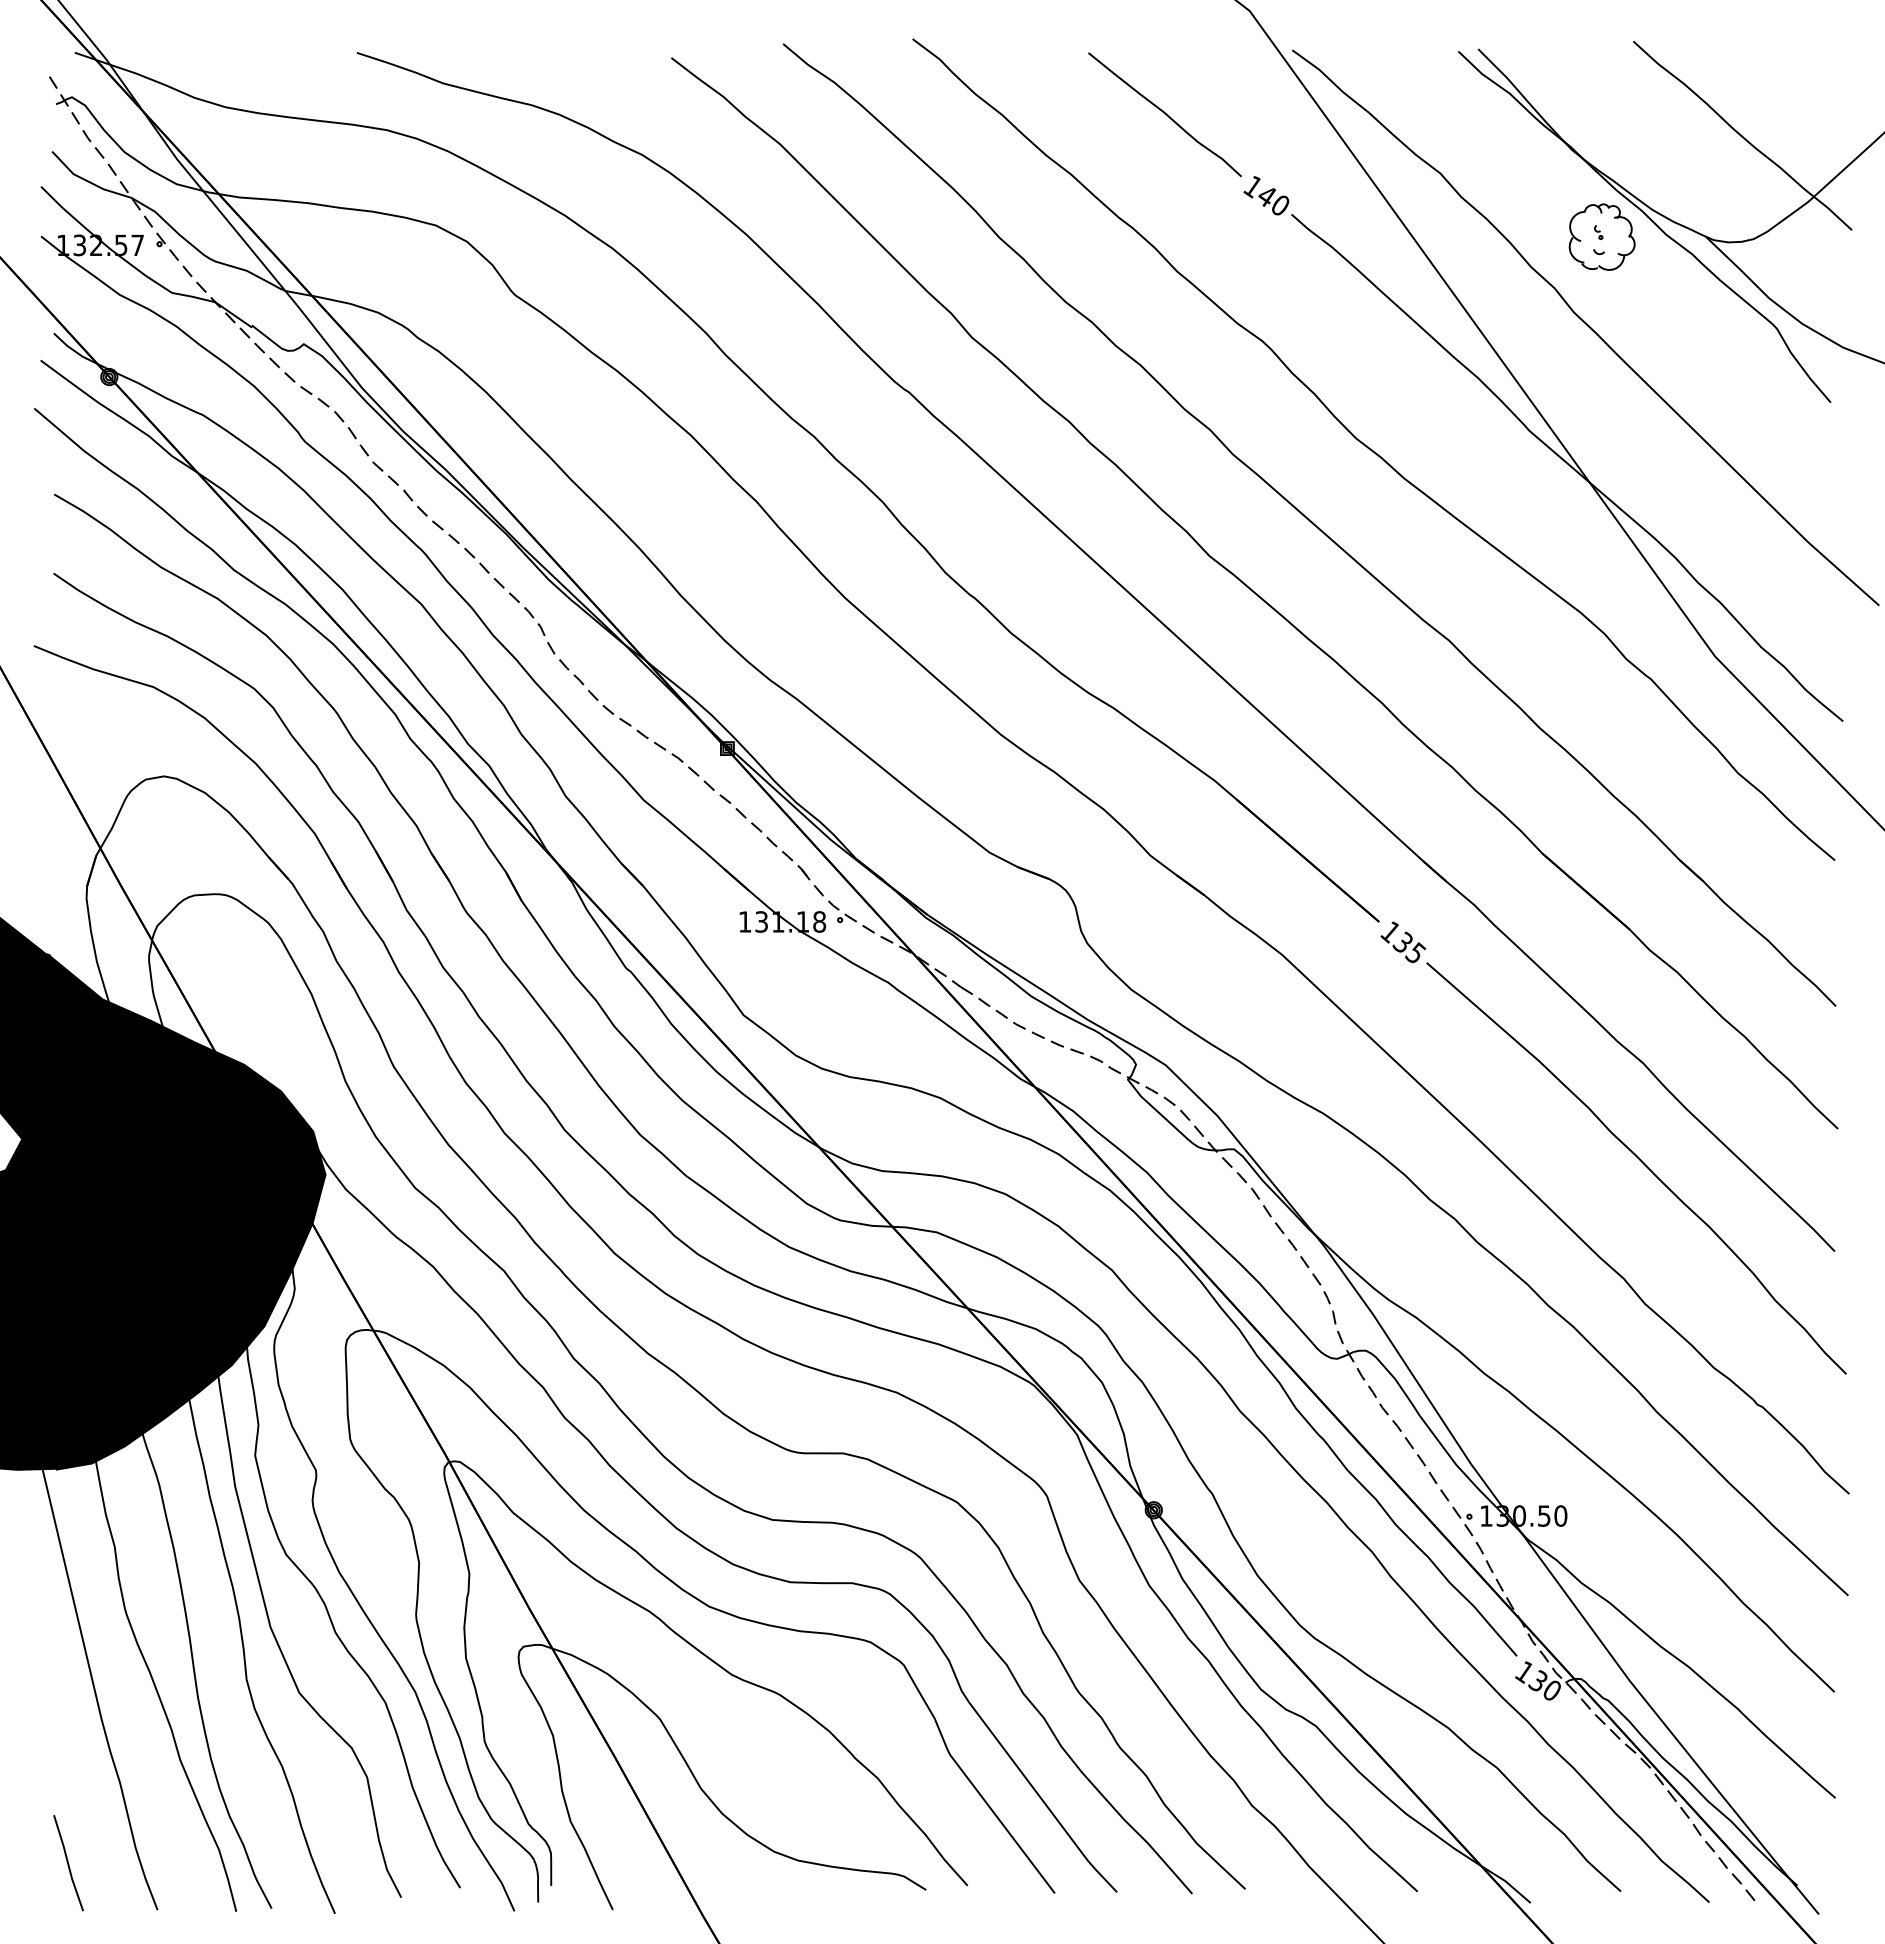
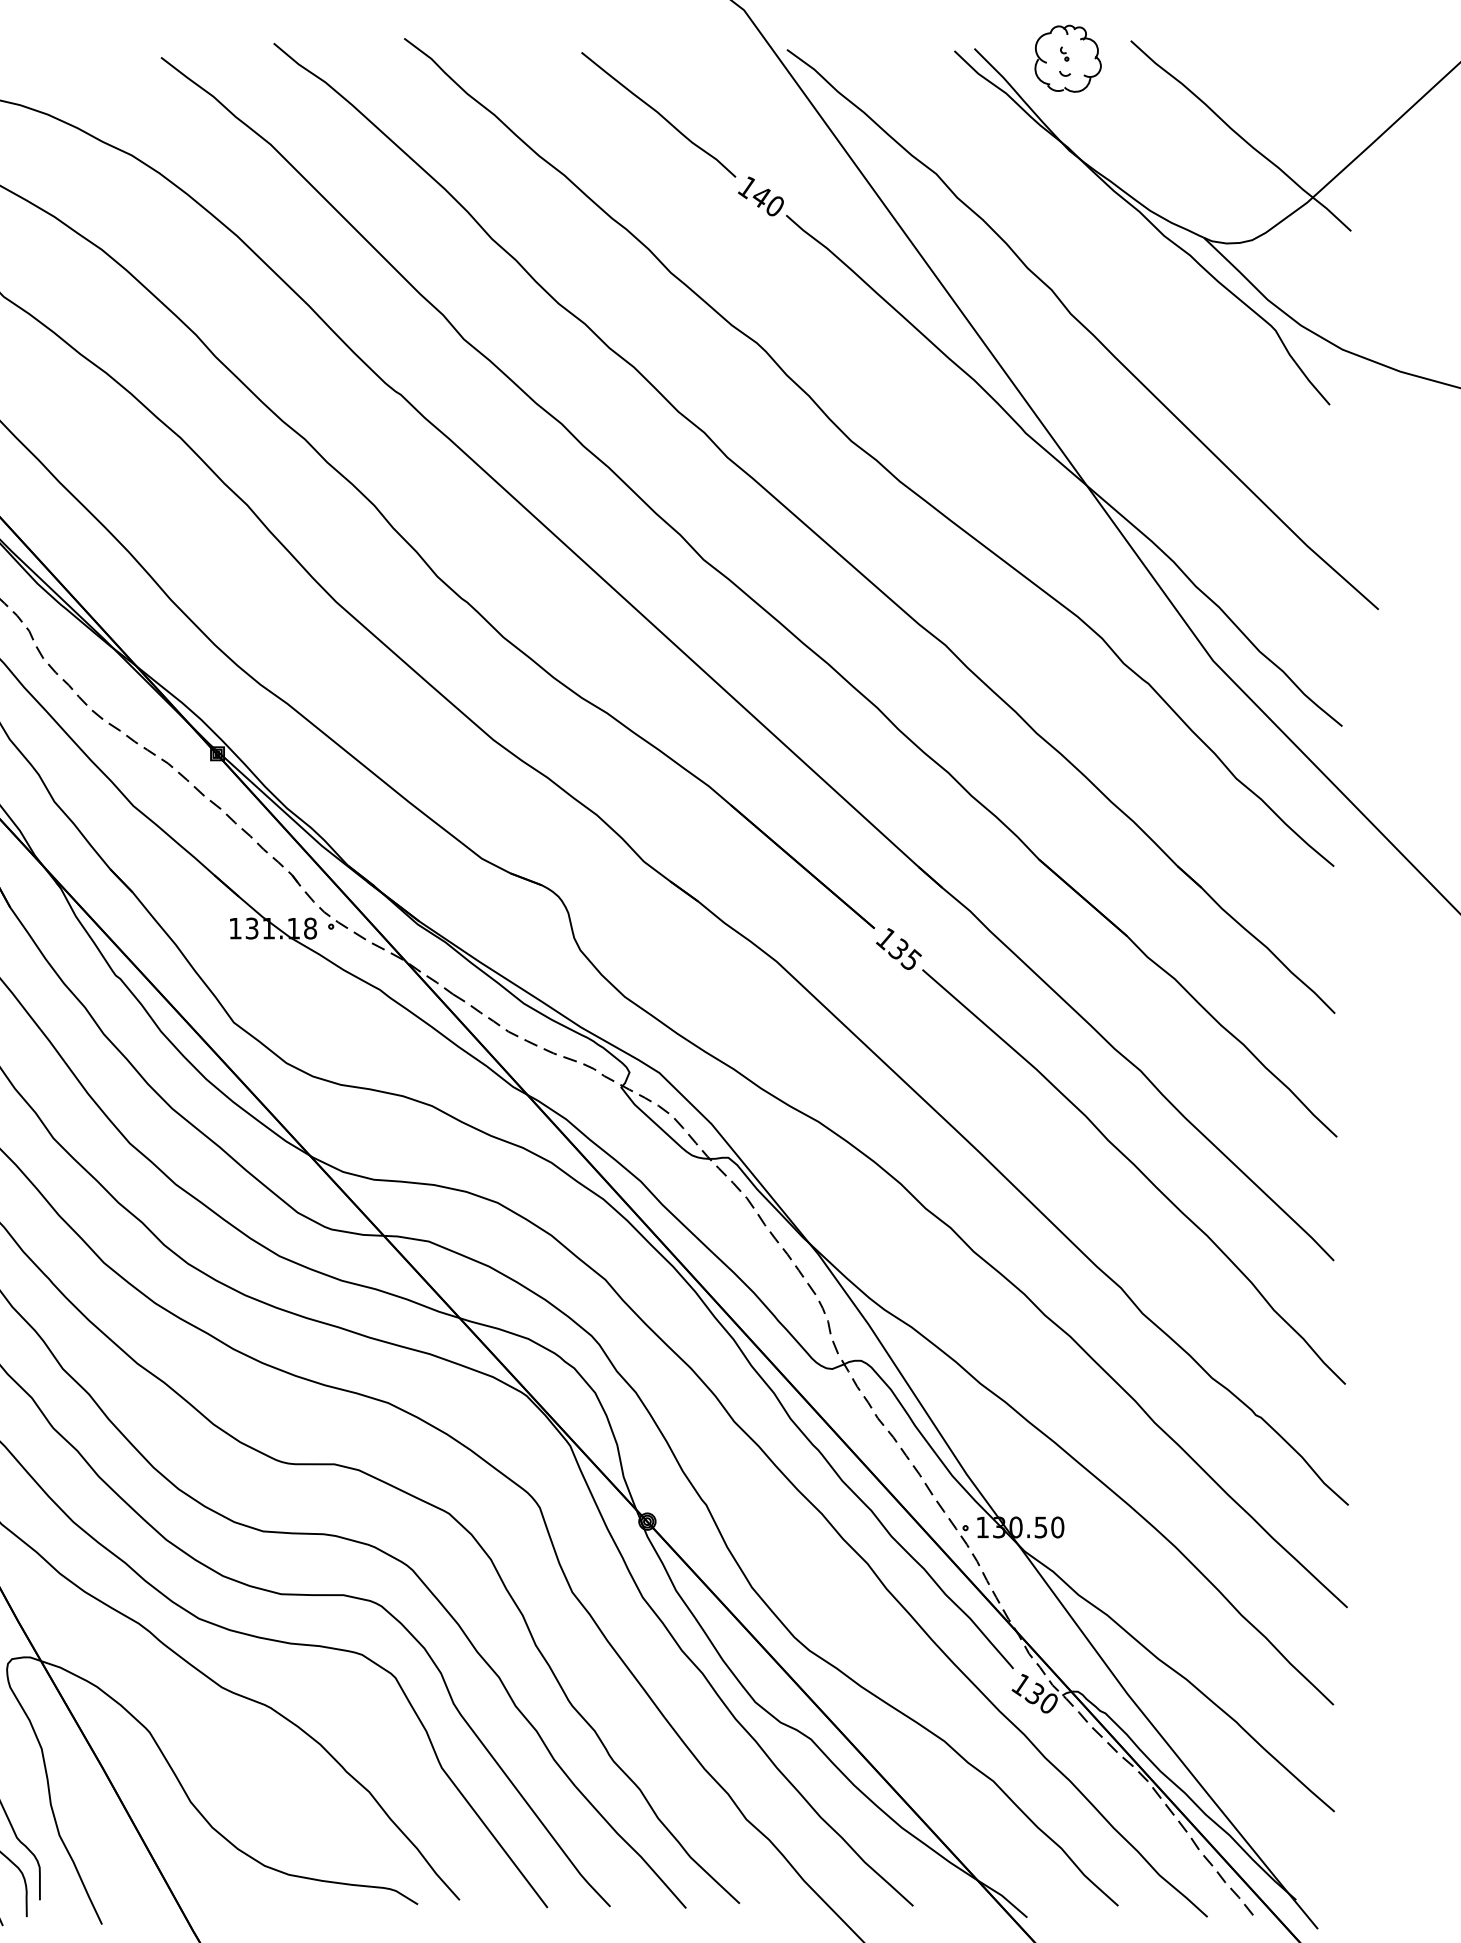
part: (1601, 236) -> (1067, 58), moved

